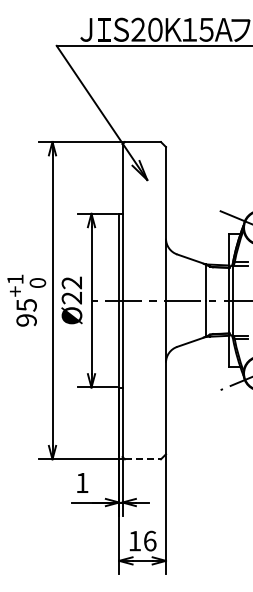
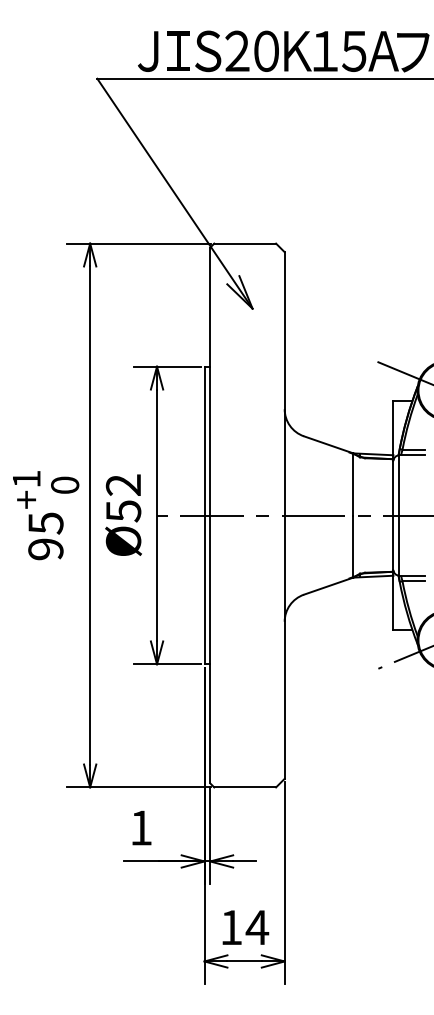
text: (71, 297) -> (122, 510), Ø22 -> Ø52
line: (143, 459) -> (246, 787), dashed -> solid
text: (149, 540) -> (256, 926), 16 -> 14

